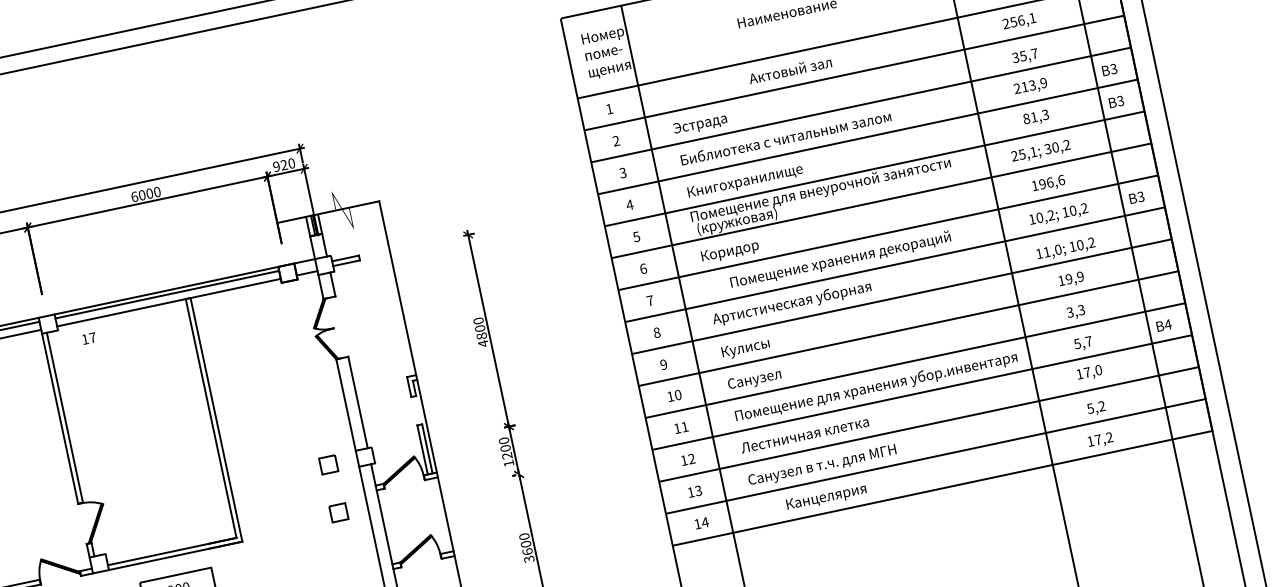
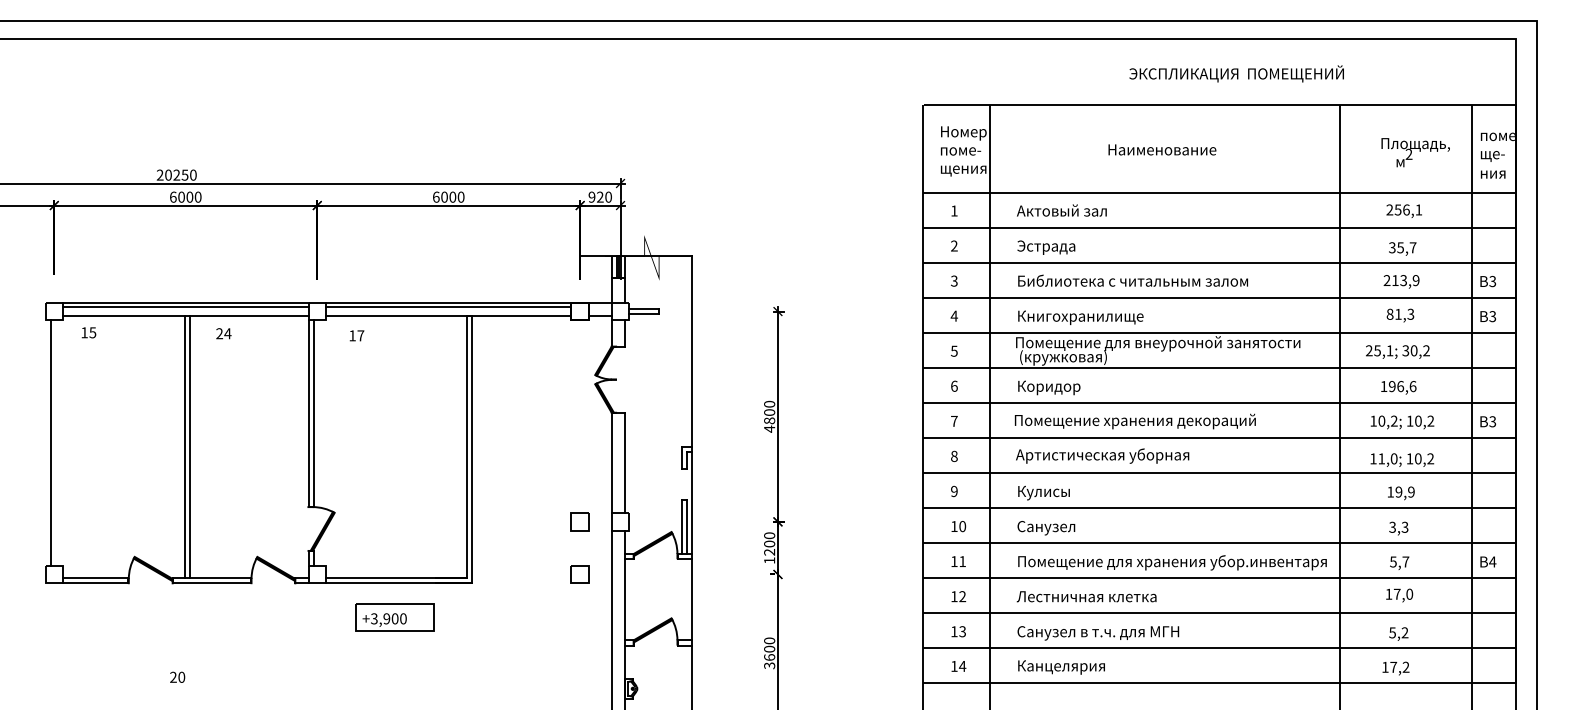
text: (789, 70) -> (1061, 210), moved
text: (839, 260) -> (1134, 421), moved
text: (826, 497) -> (1061, 667), moved

